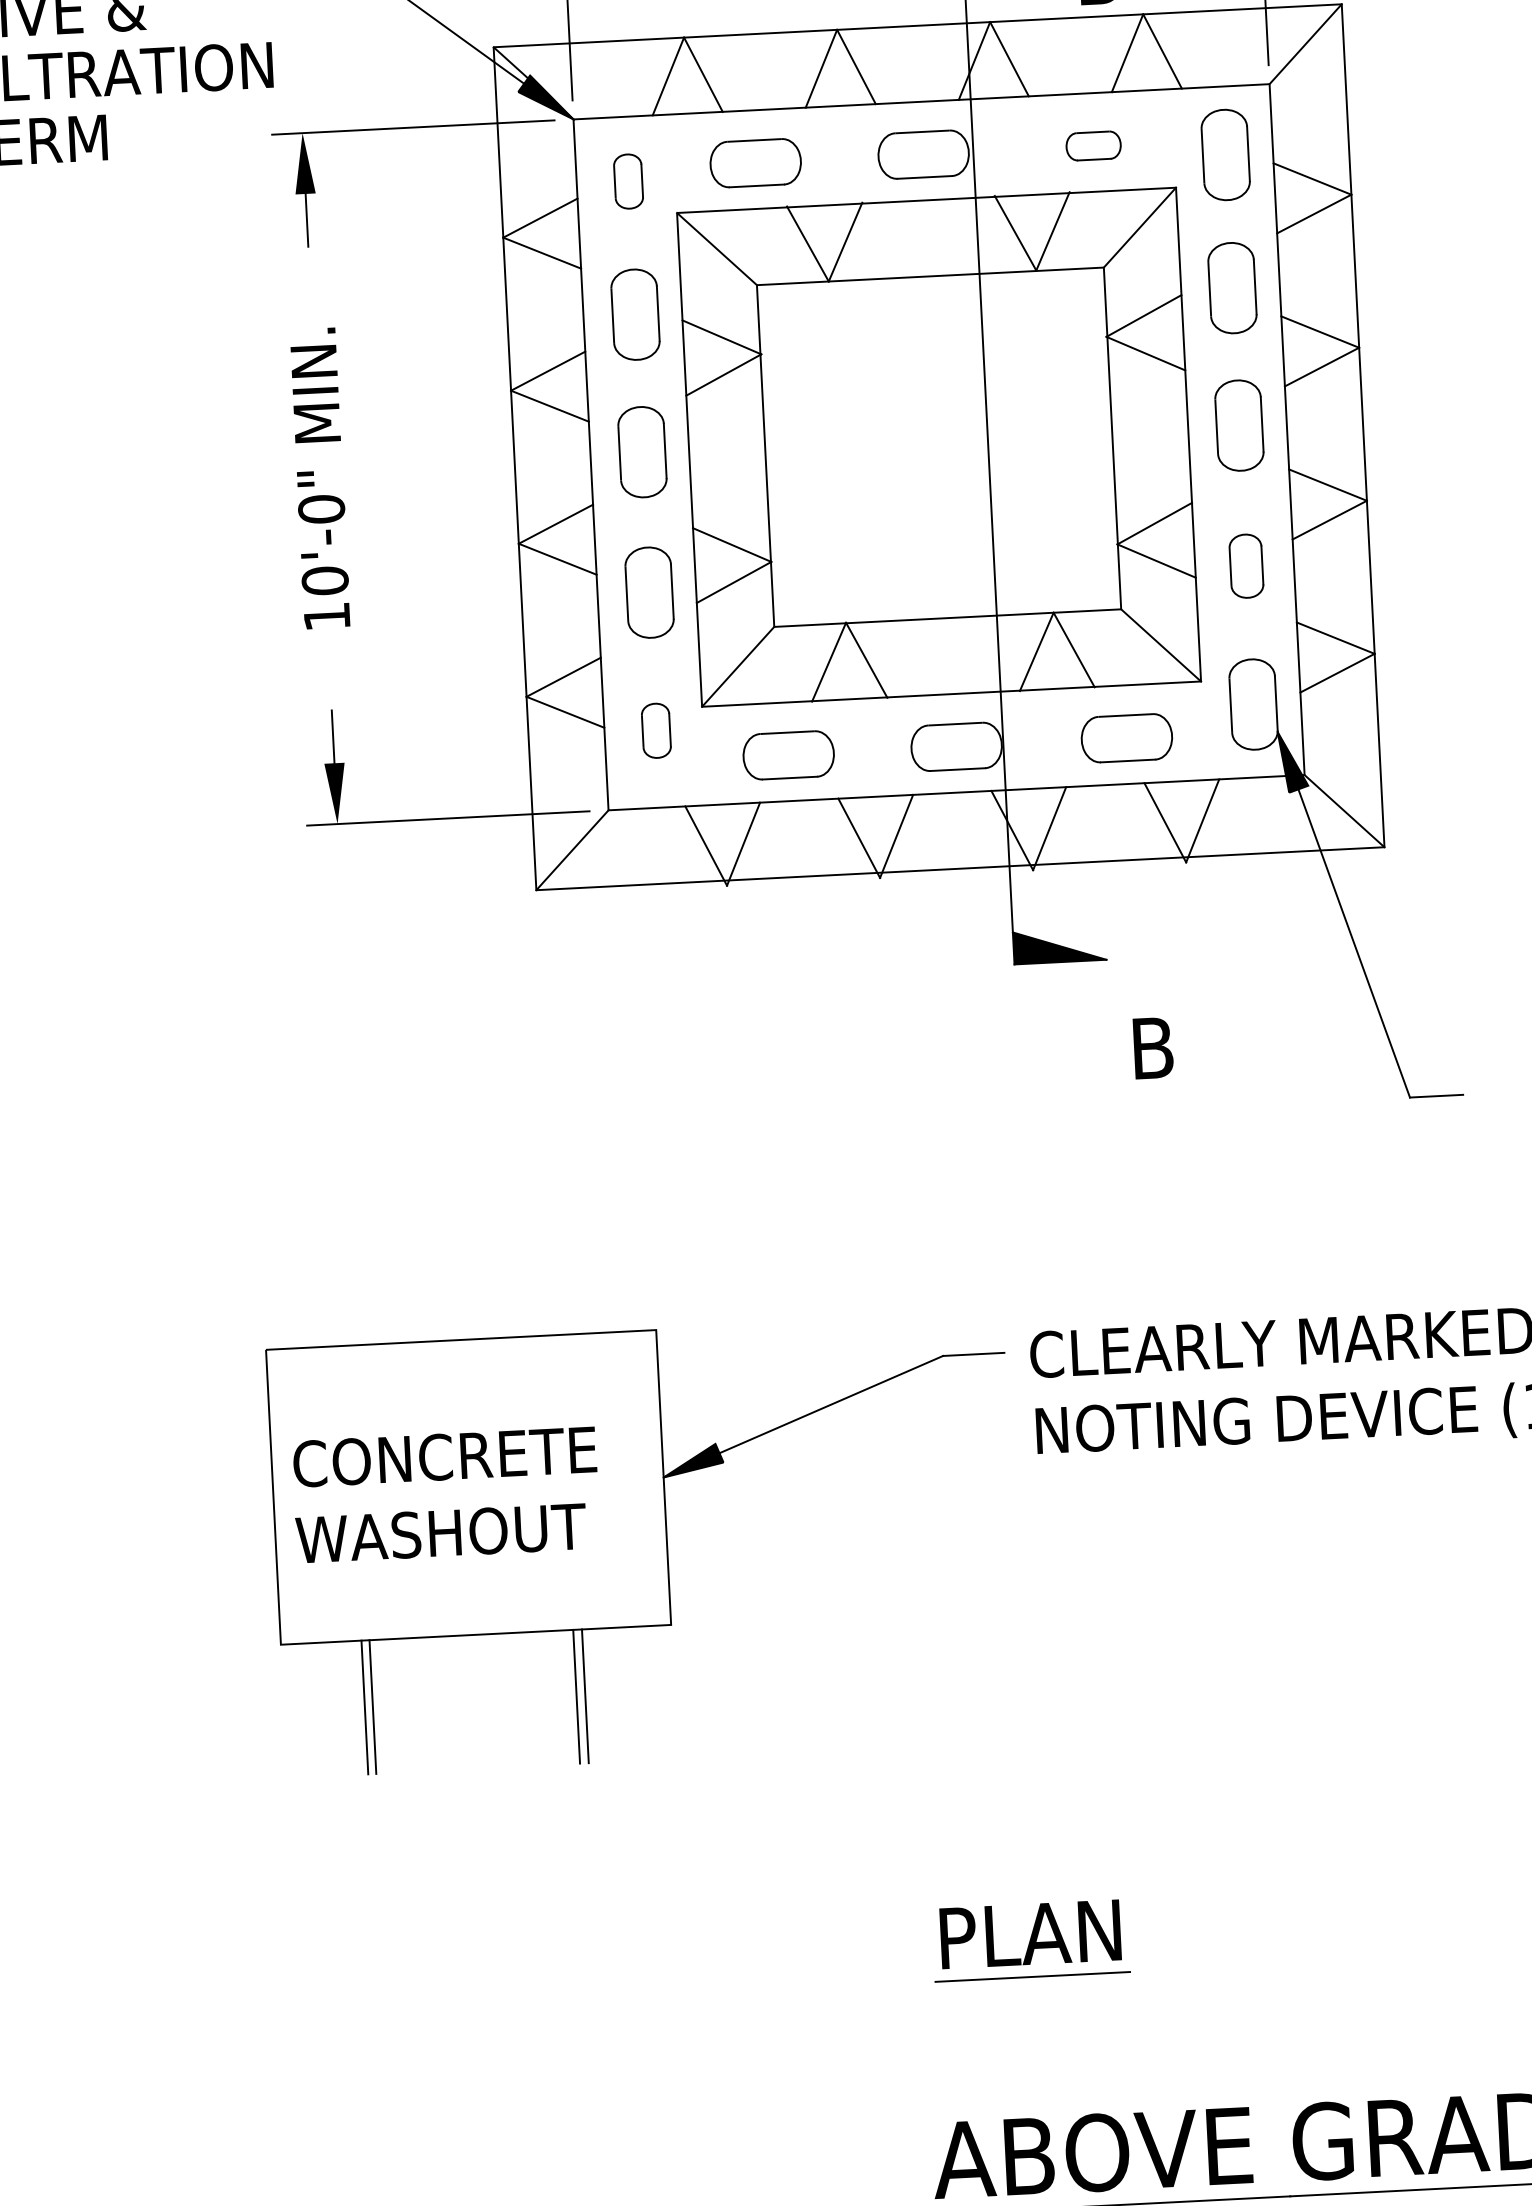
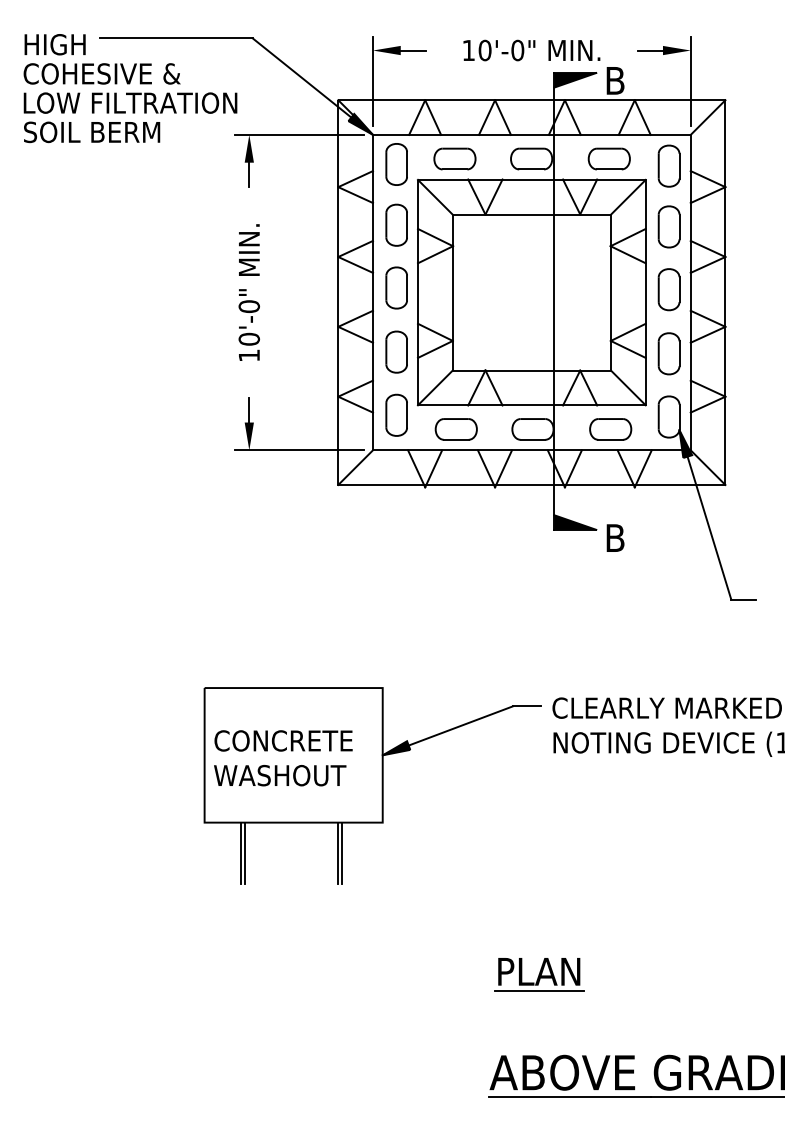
part: (1092, 144) -> (608, 158), size x1.67
part: (628, 181) -> (396, 164), size x1.67
part: (1245, 565) -> (668, 353), size x1.43
part: (656, 729) -> (396, 414), size x1.67
text: (1153, 1046) -> (615, 537), moved

